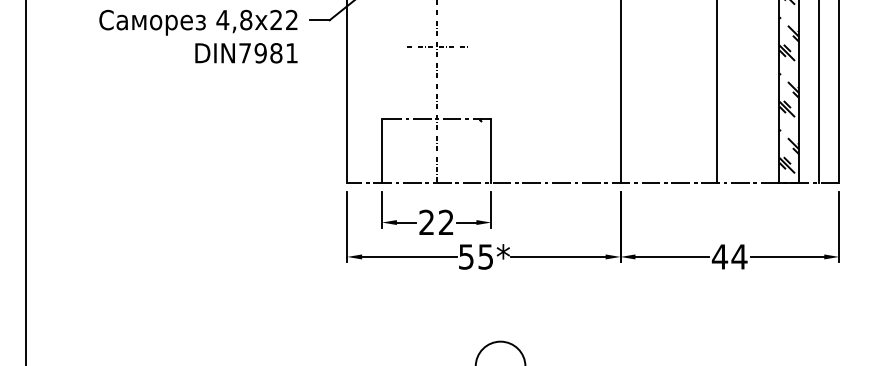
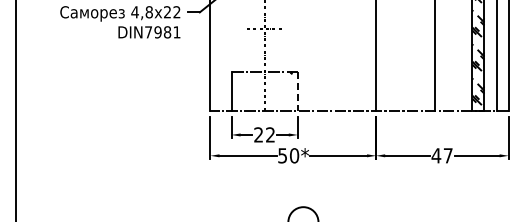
line: (490, 152) -> (297, 92), solid -> dashed
text: (485, 256) -> (294, 155), 55* -> 50*
text: (739, 256) -> (448, 155), 44 -> 47

